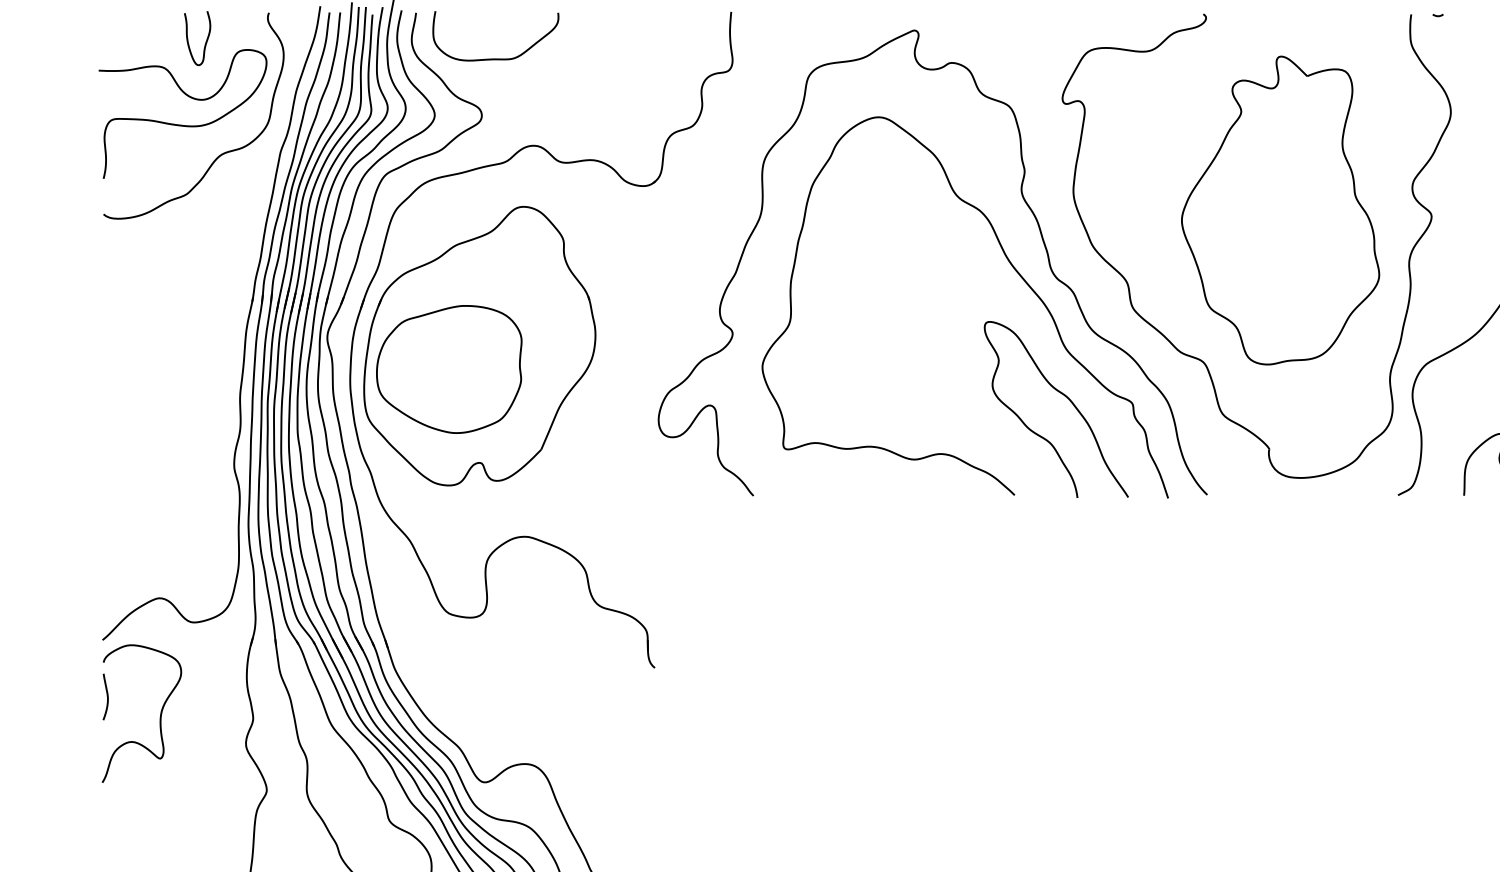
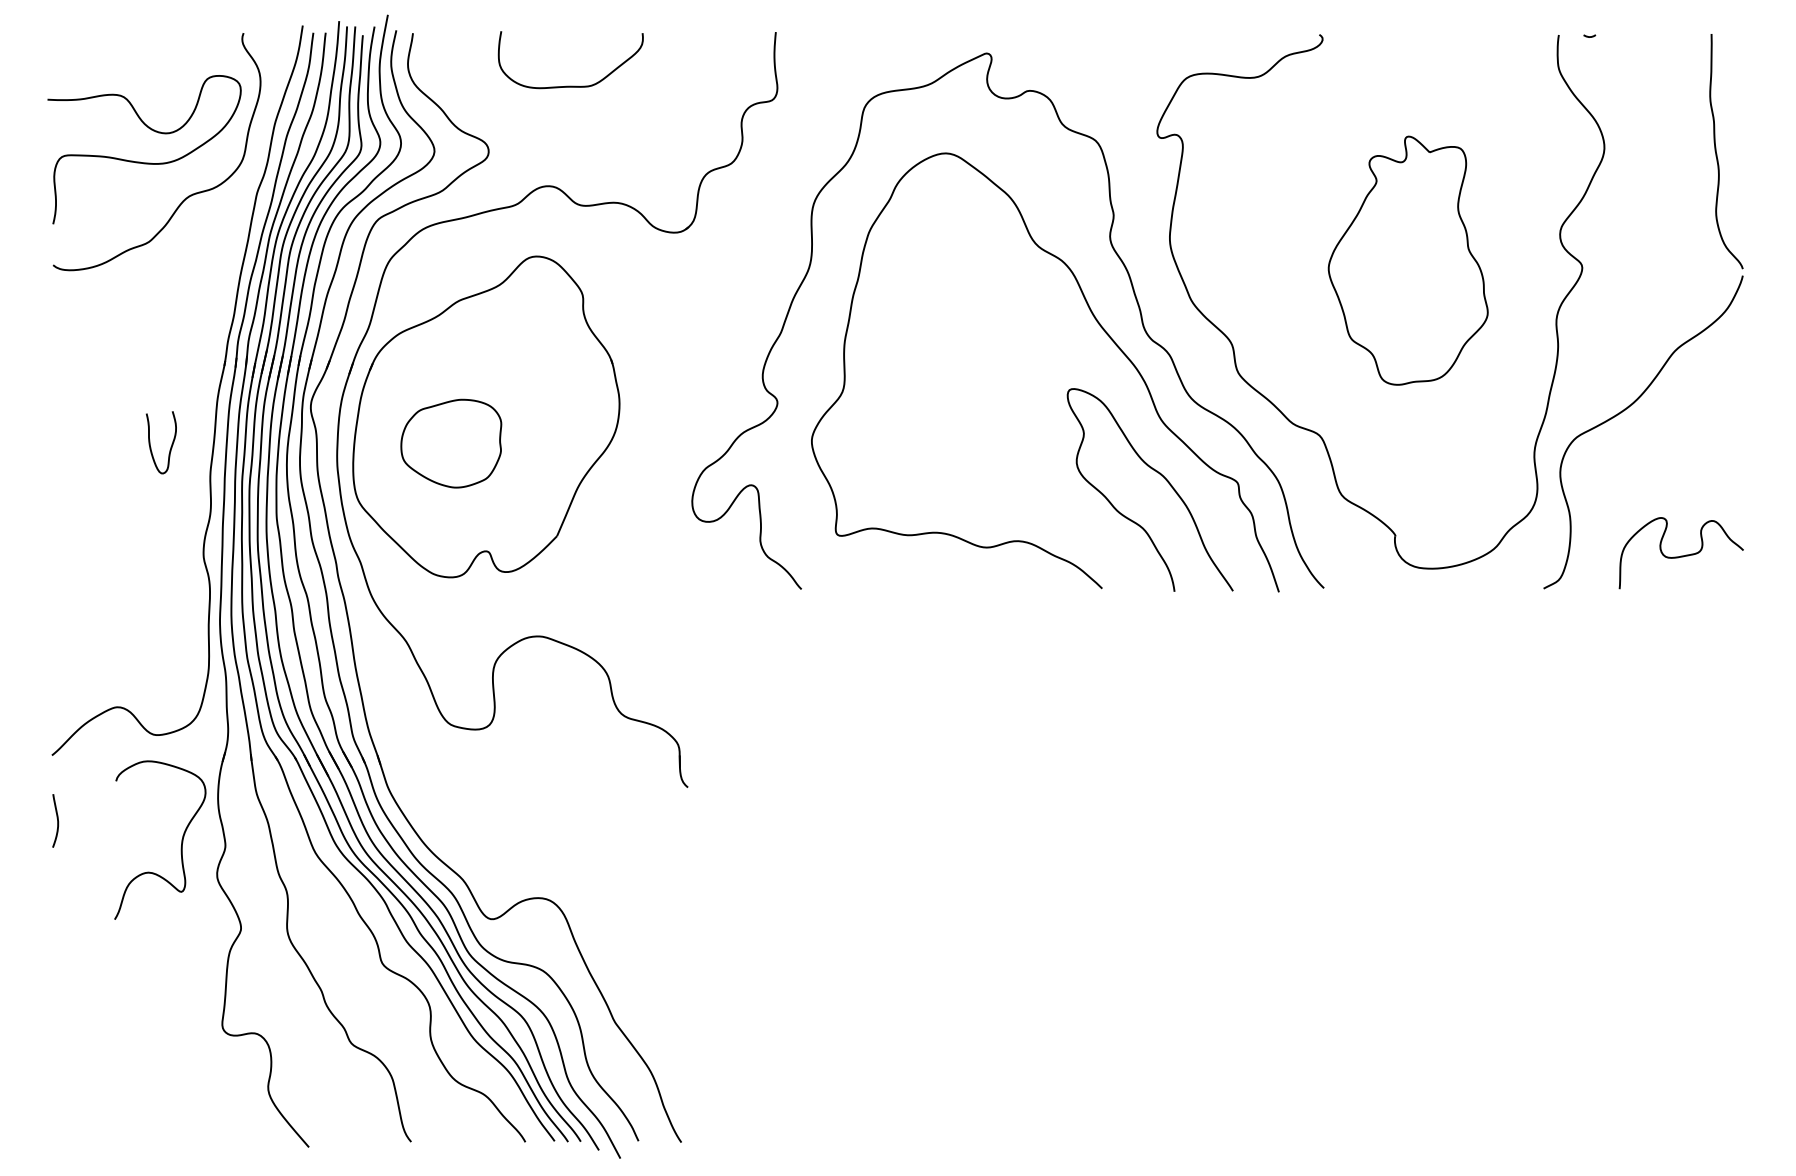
curve: (188, 38) -> (150, 442), moved
curve: (495, 58) -> (570, 85), moved
part: (1279, 210) -> (1407, 260), size x0.7
part: (449, 369) -> (451, 443), size x0.6
curve: (160, 713) -> (181, 839), moved

